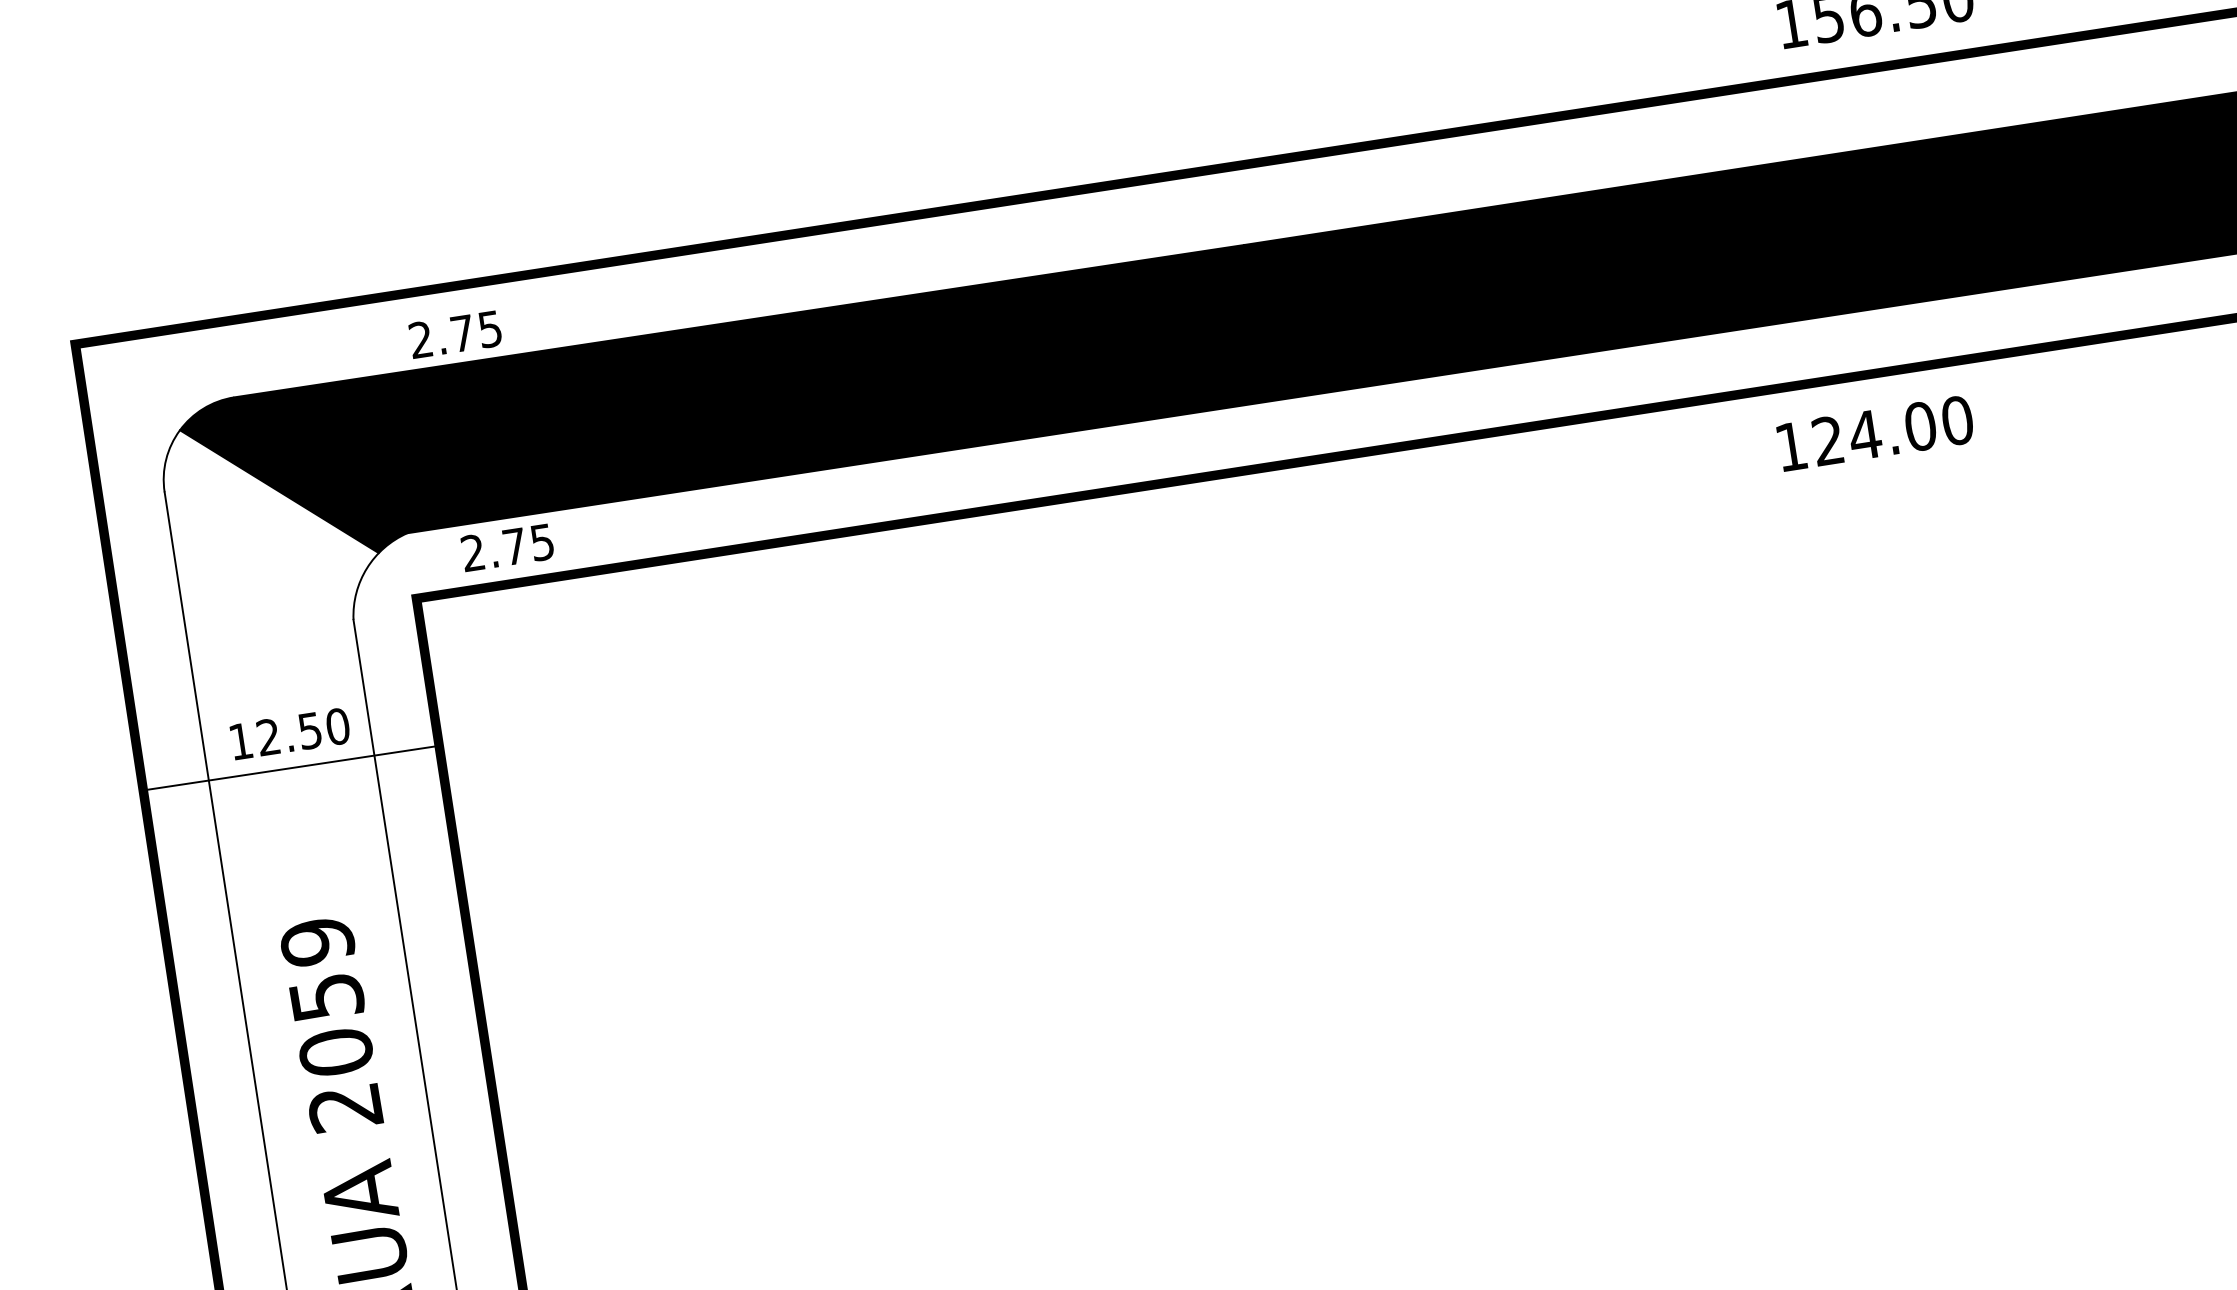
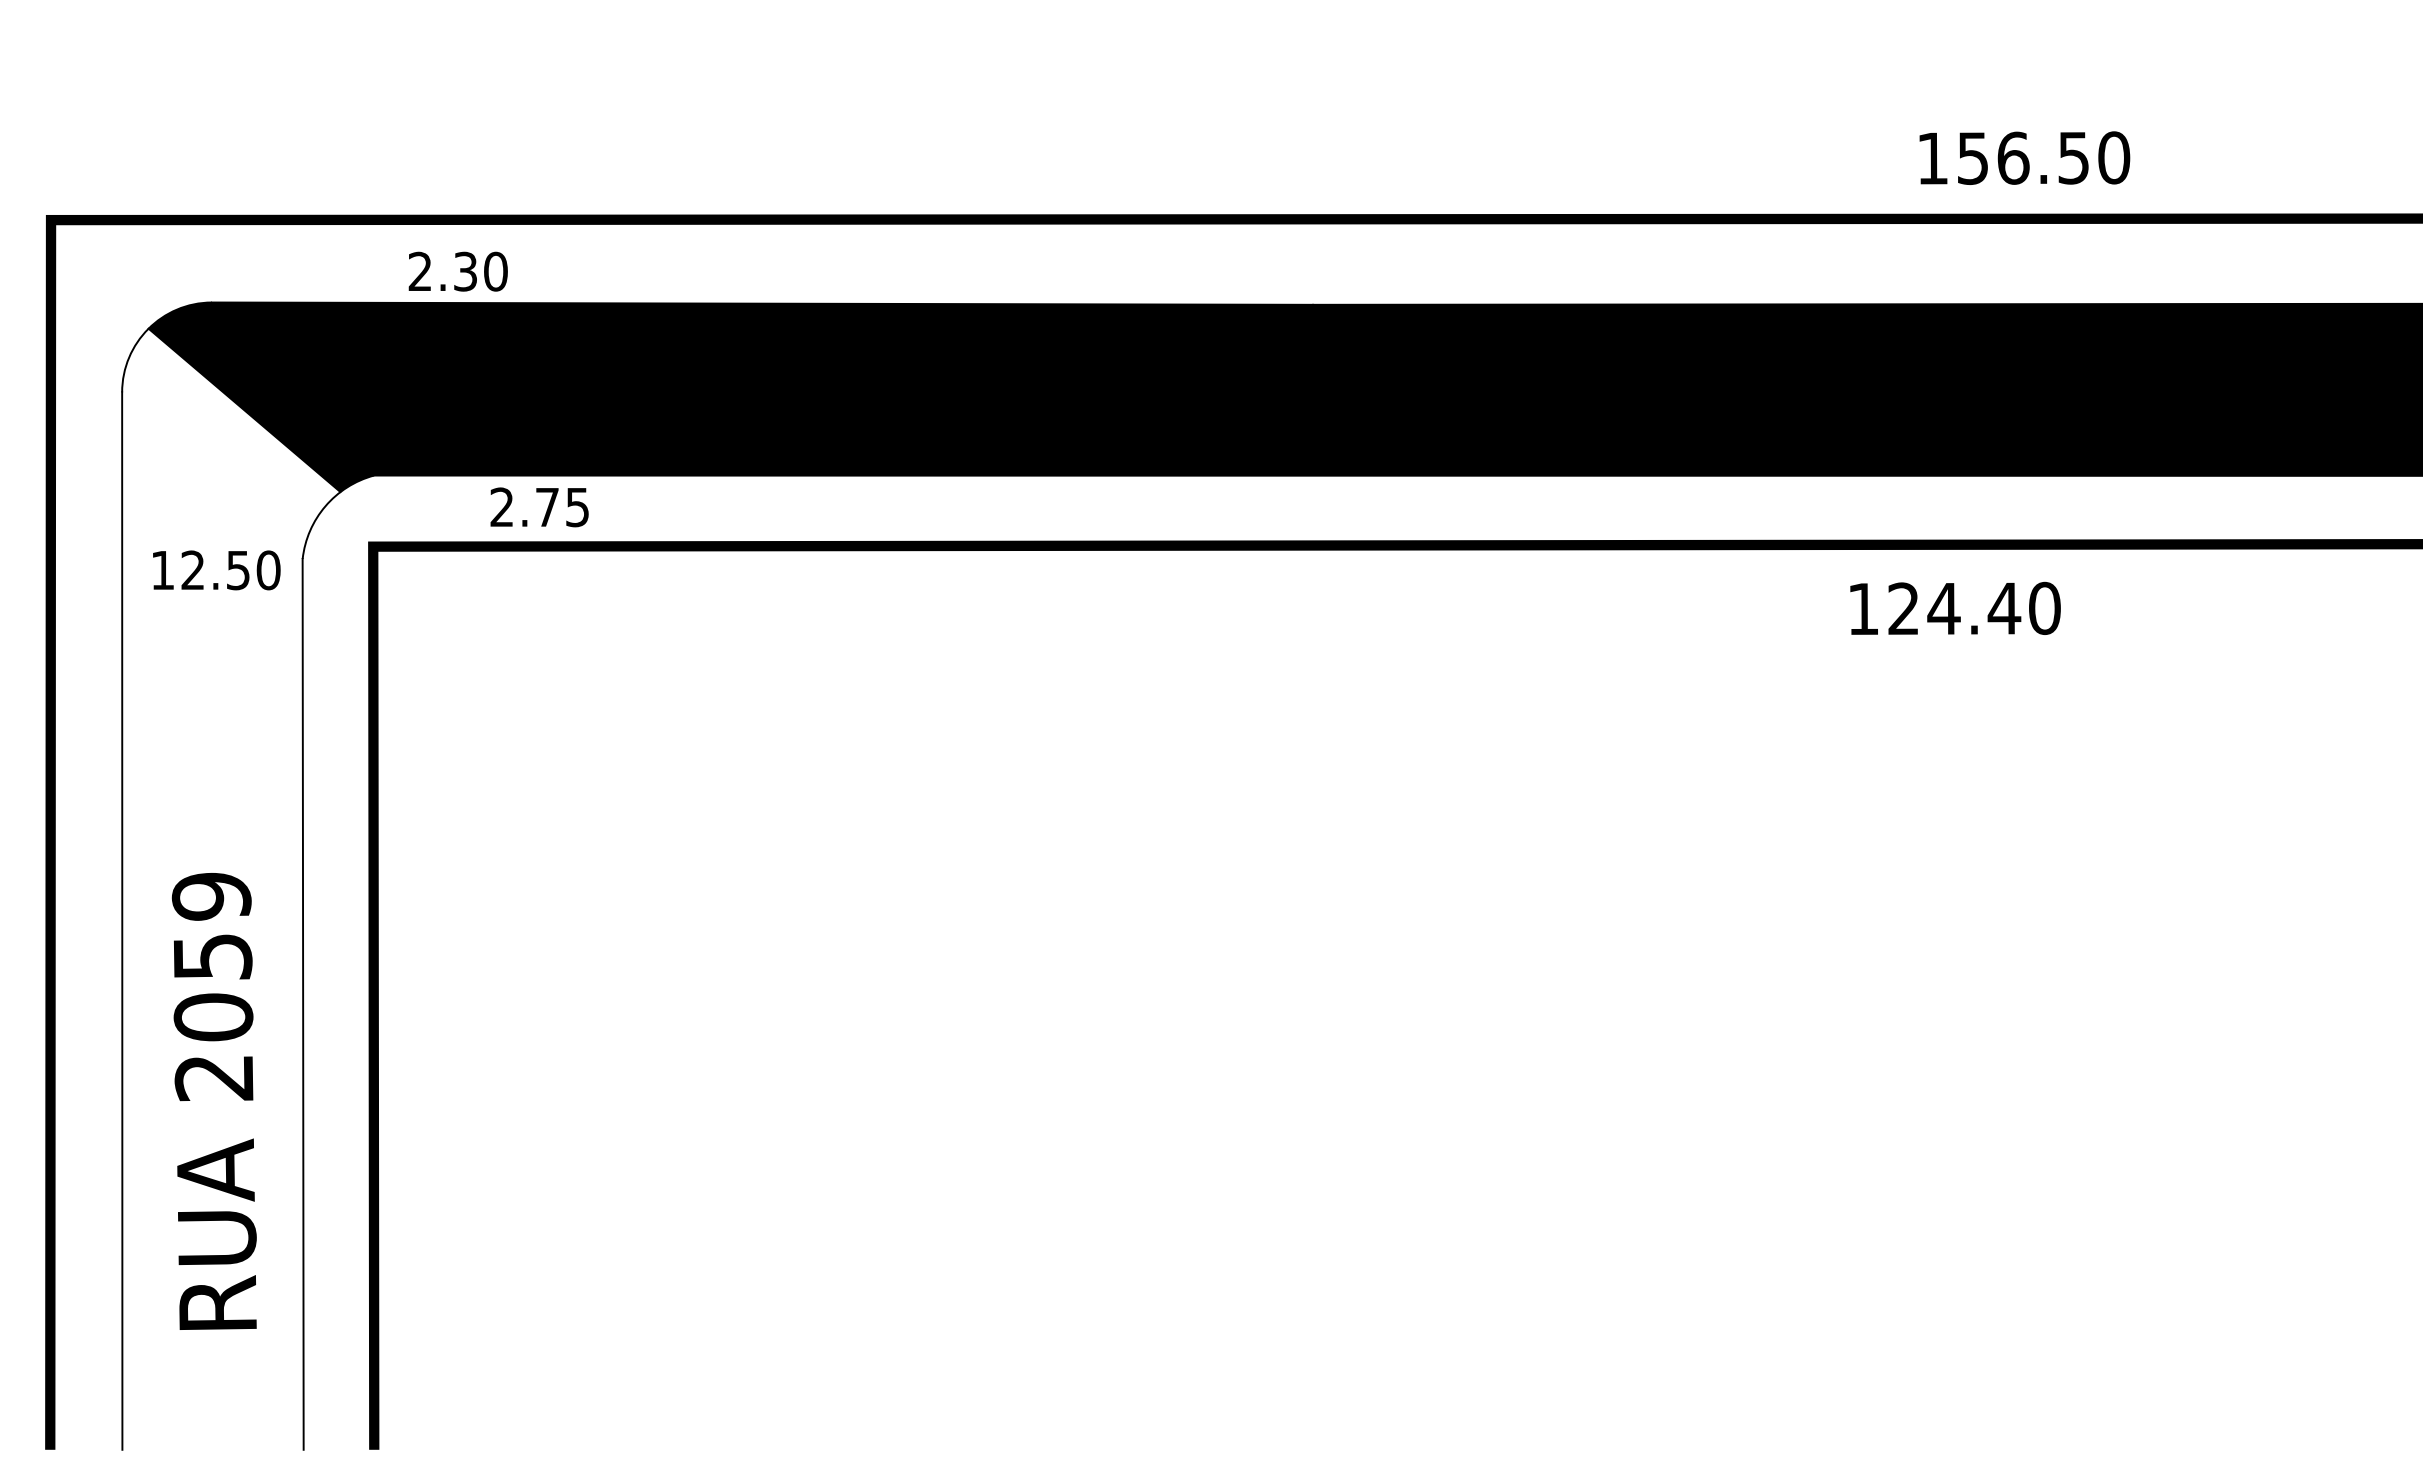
text: (476, 331) -> (480, 271), 2.75 -> 2.30
text: (1920, 426) -> (2004, 608), 124.00 -> 124.40
text: (507, 547) -> (539, 507), moved
text: (290, 734) -> (216, 570), moved
line: (290, 767) -> (211, 706), removed

